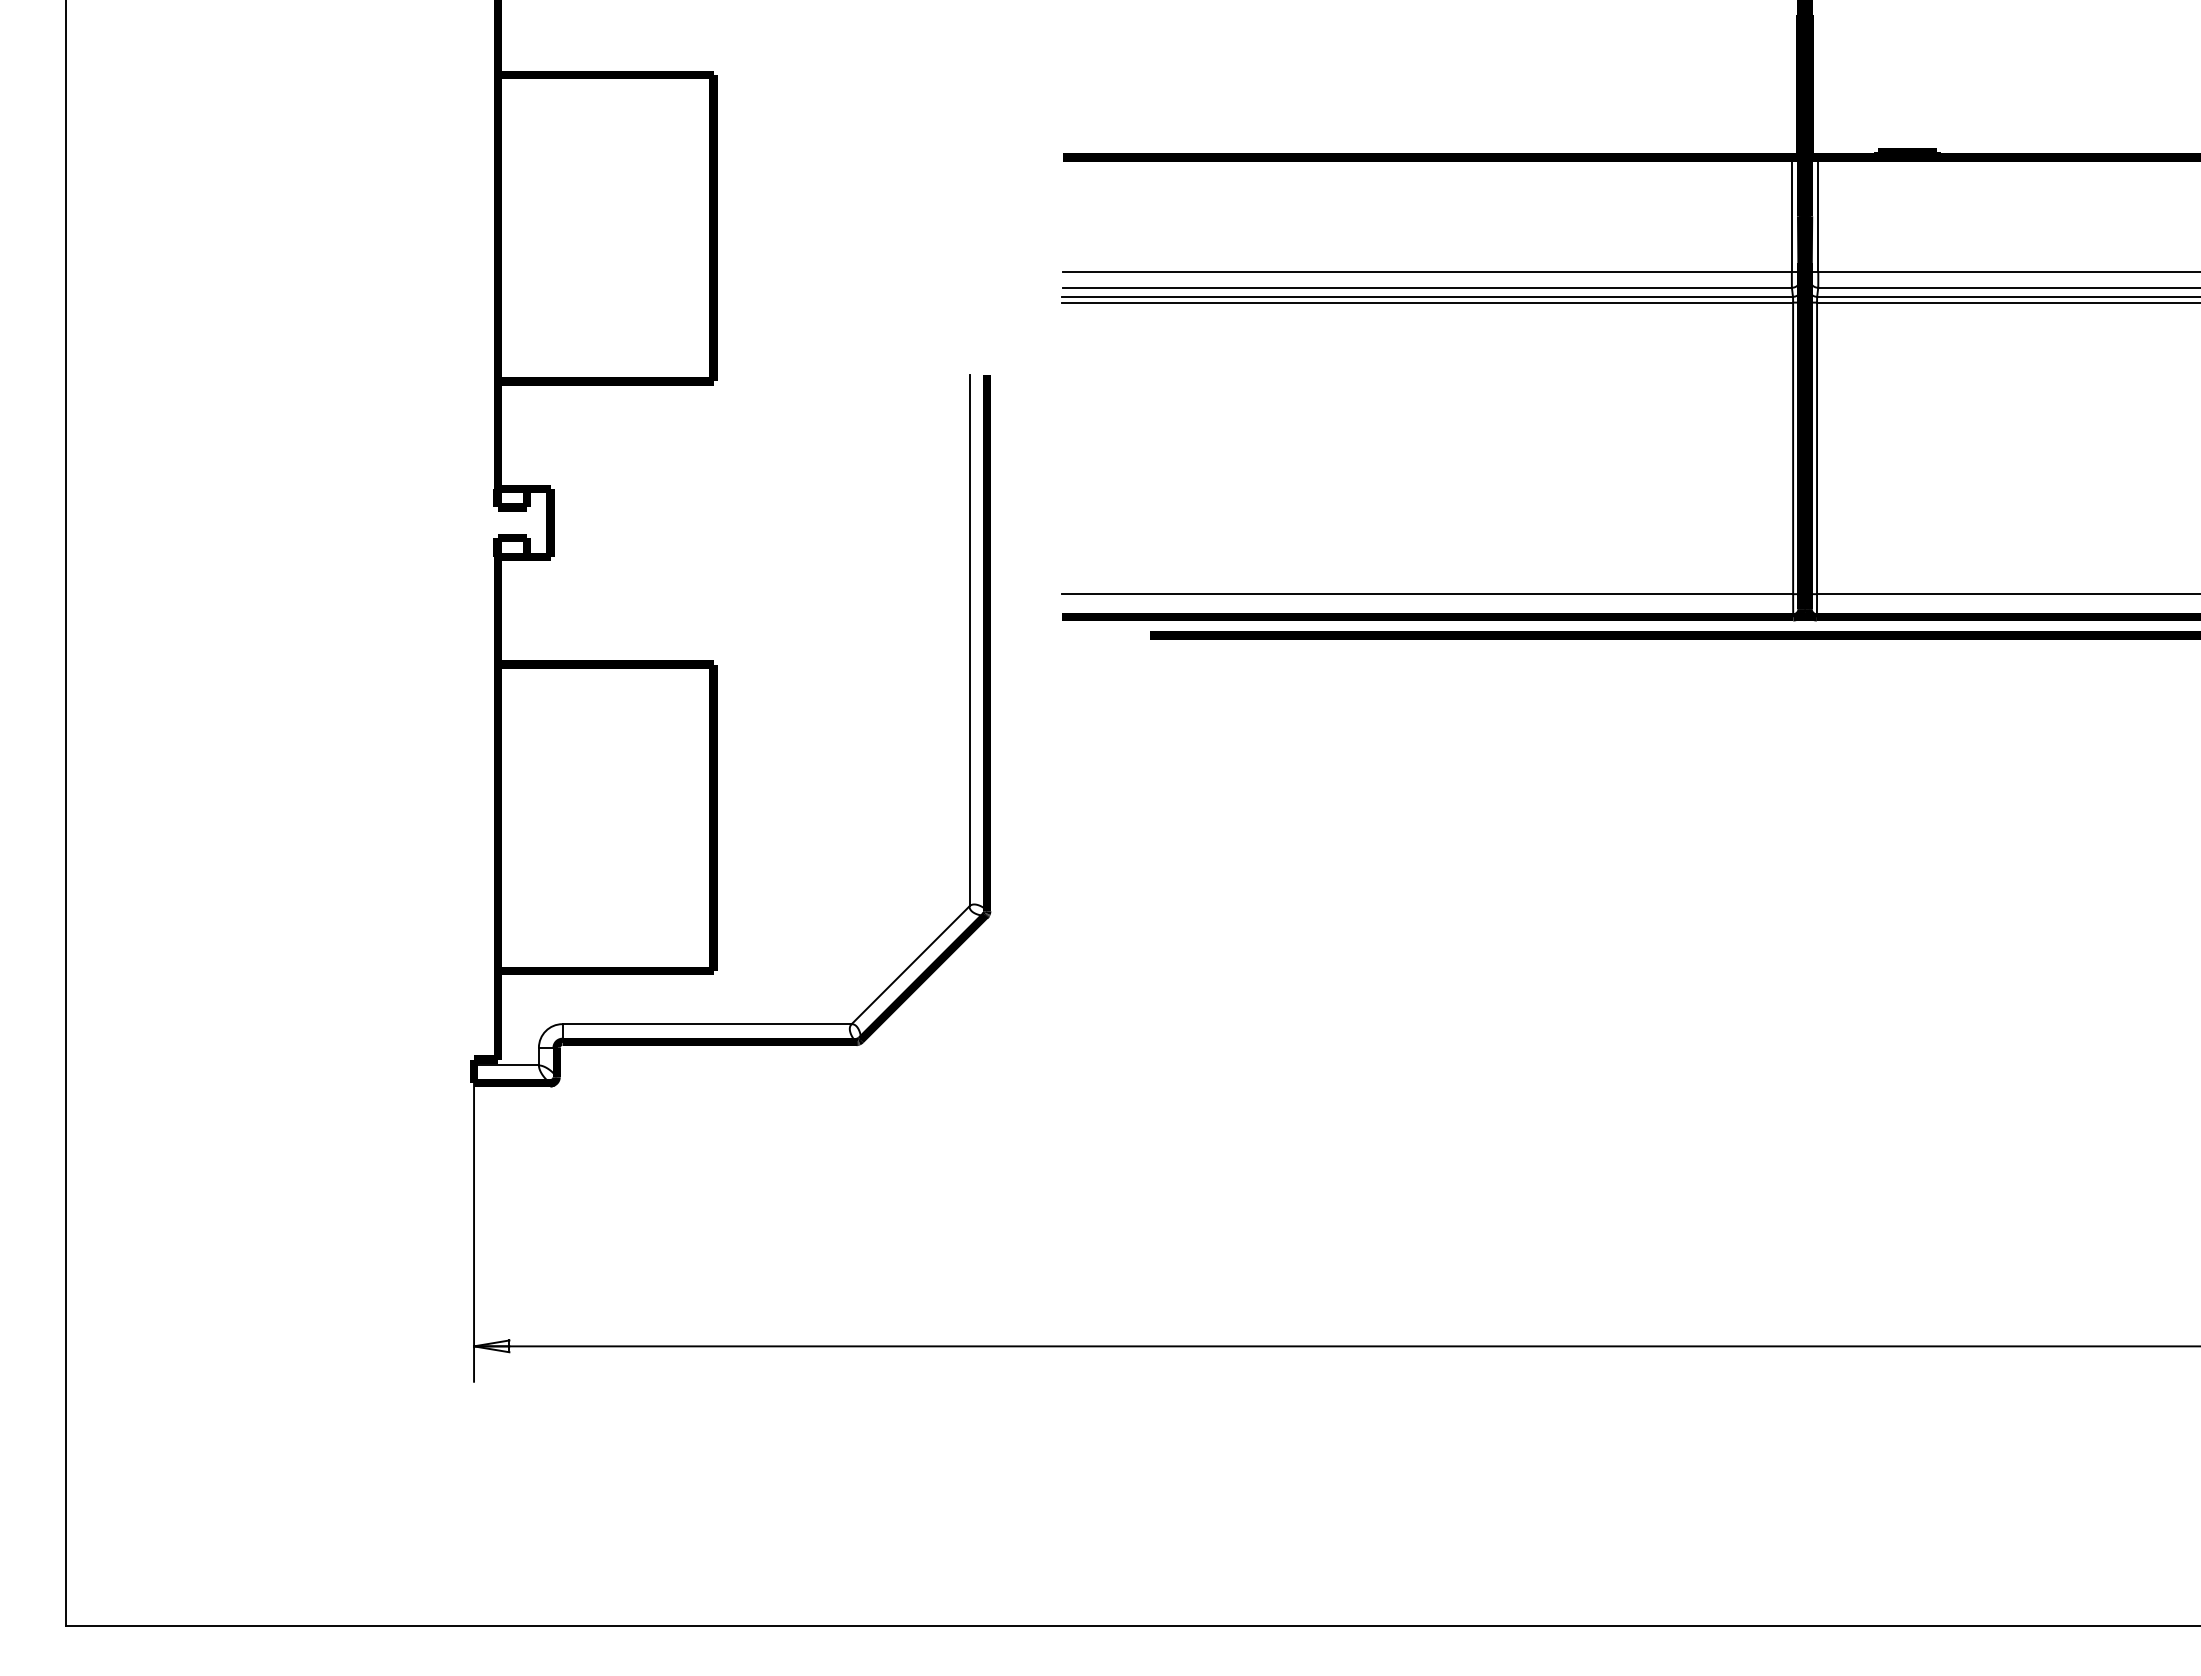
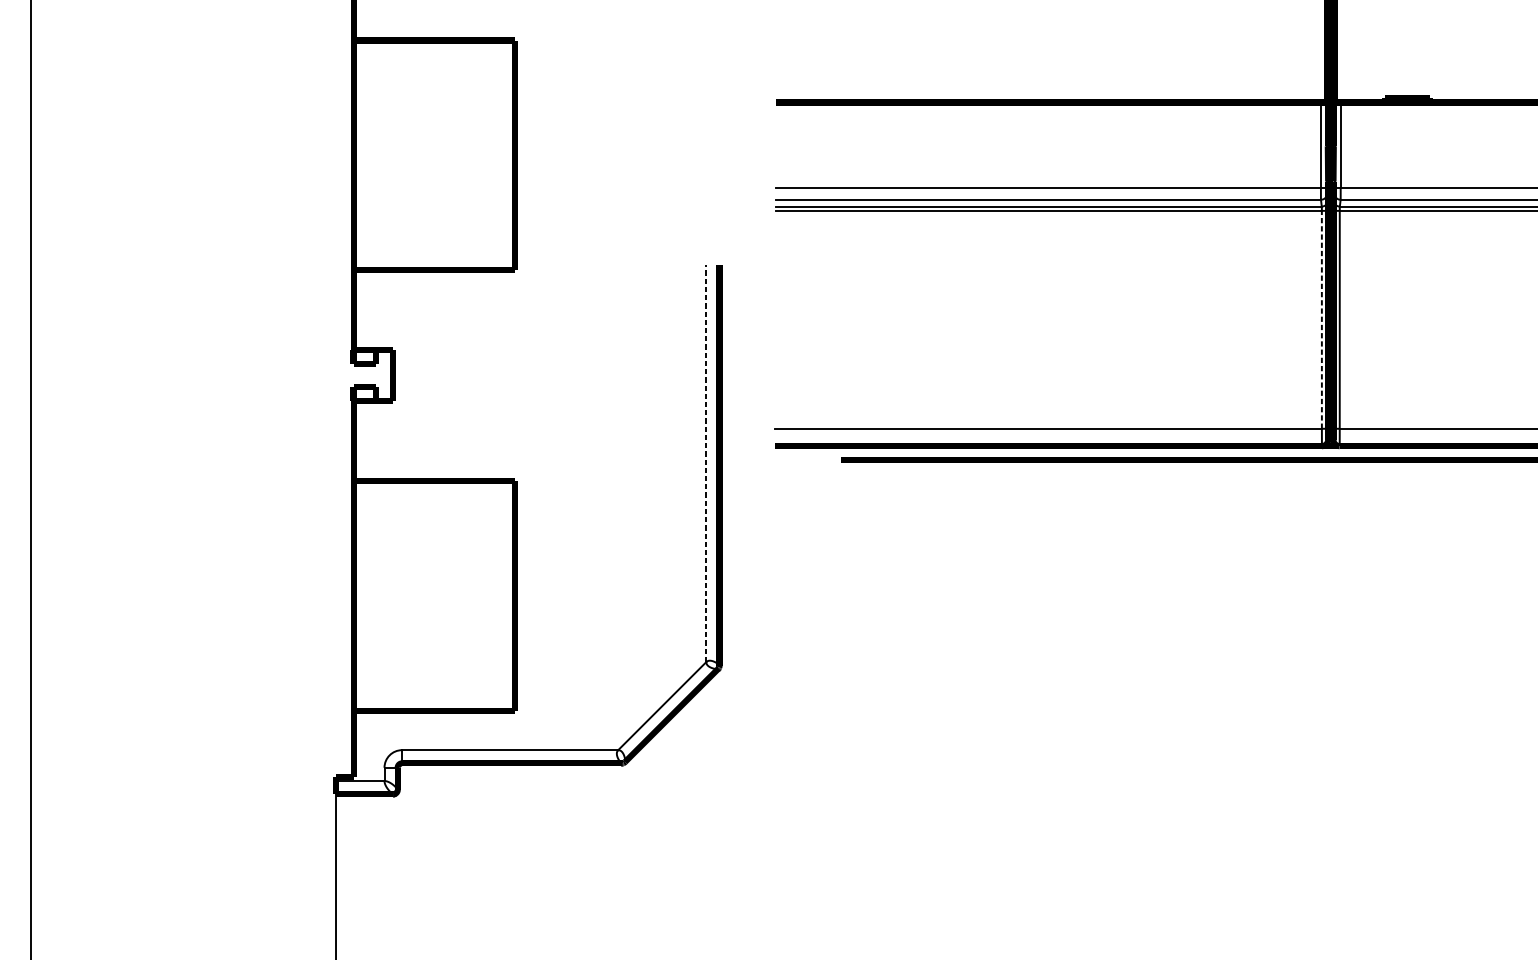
line: (1793, 448) -> (1322, 319), solid -> dashed
line: (969, 640) -> (706, 463), solid -> dashed

